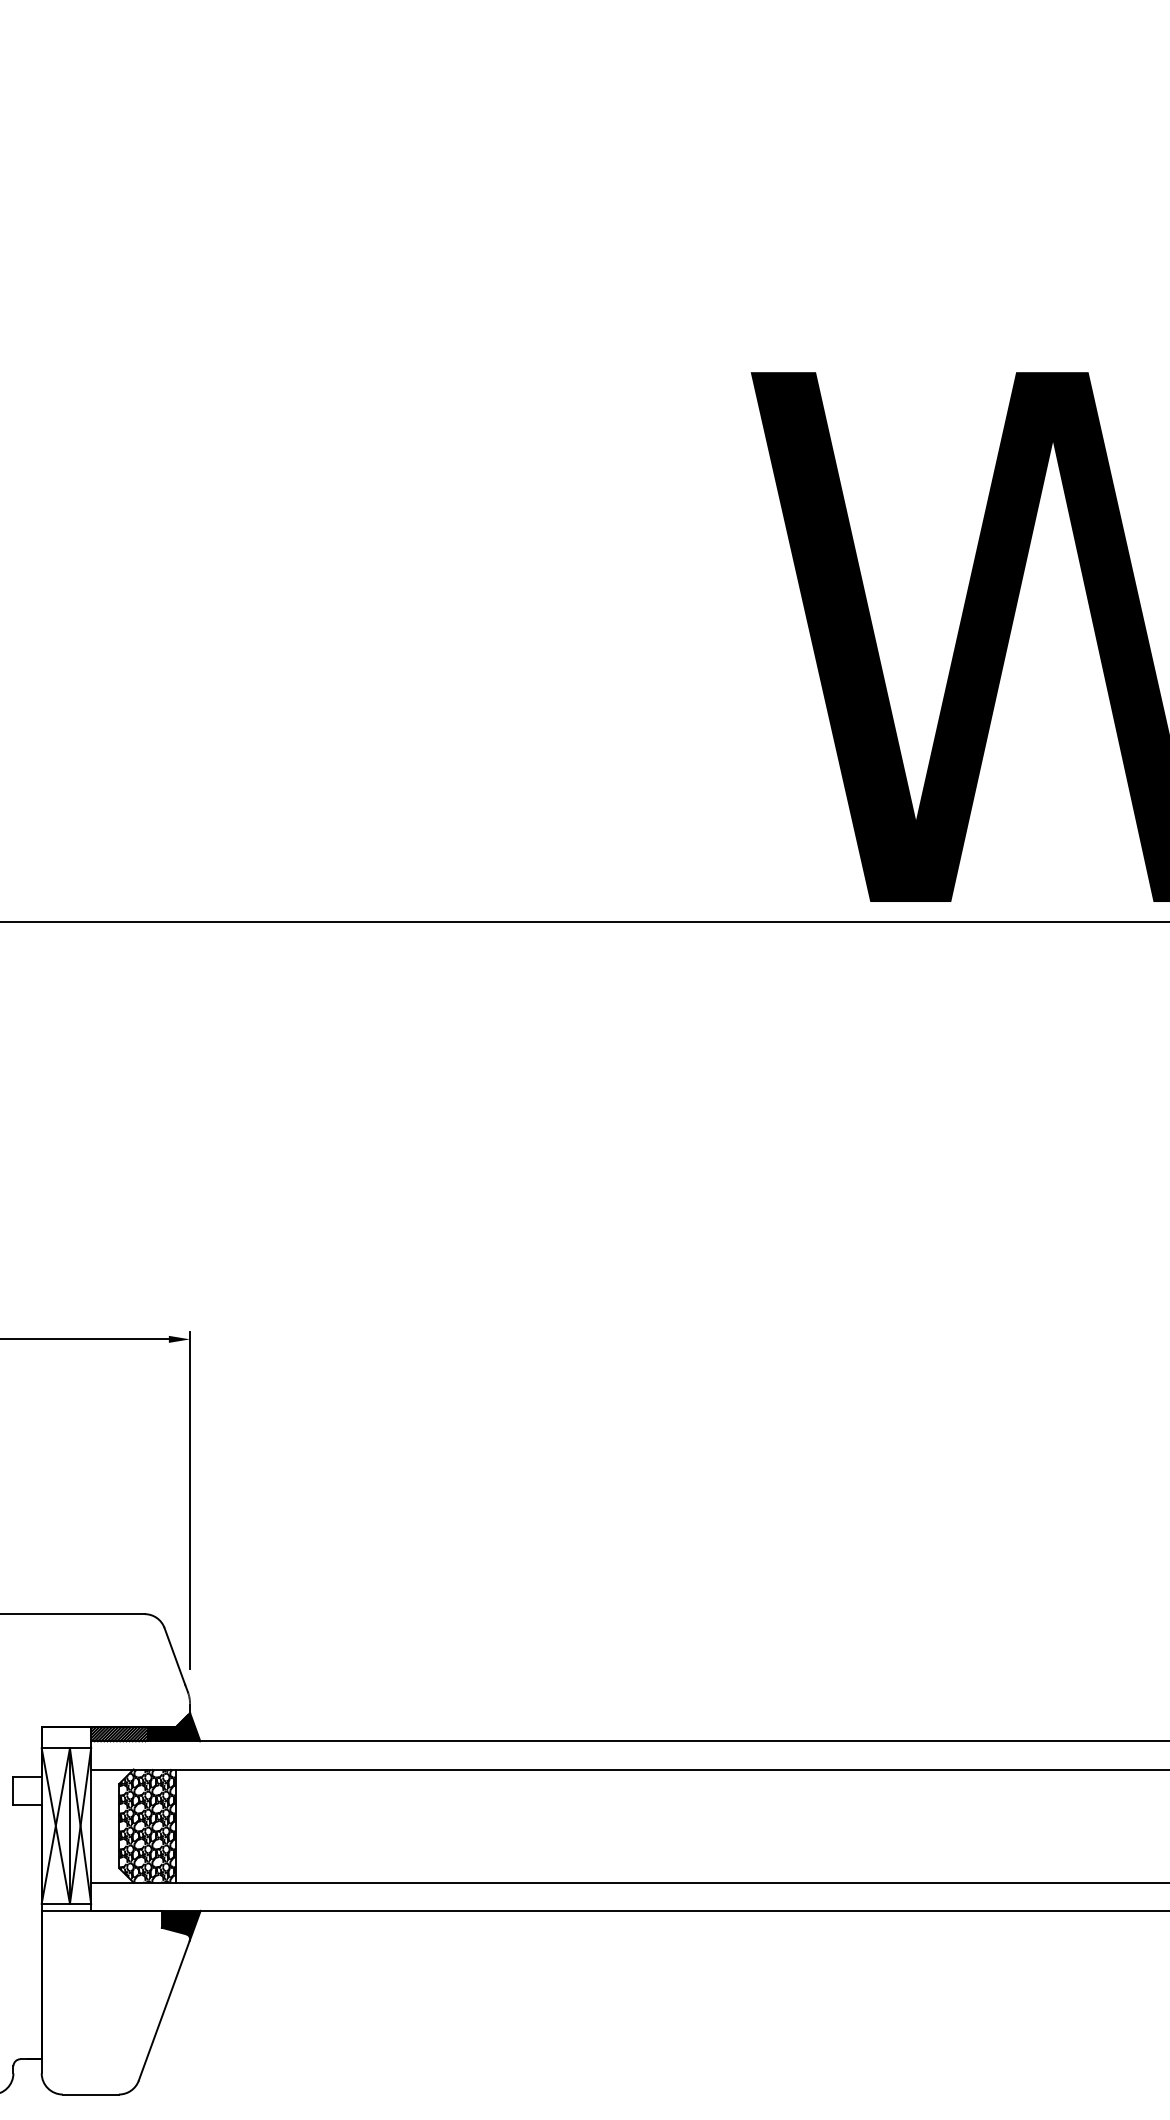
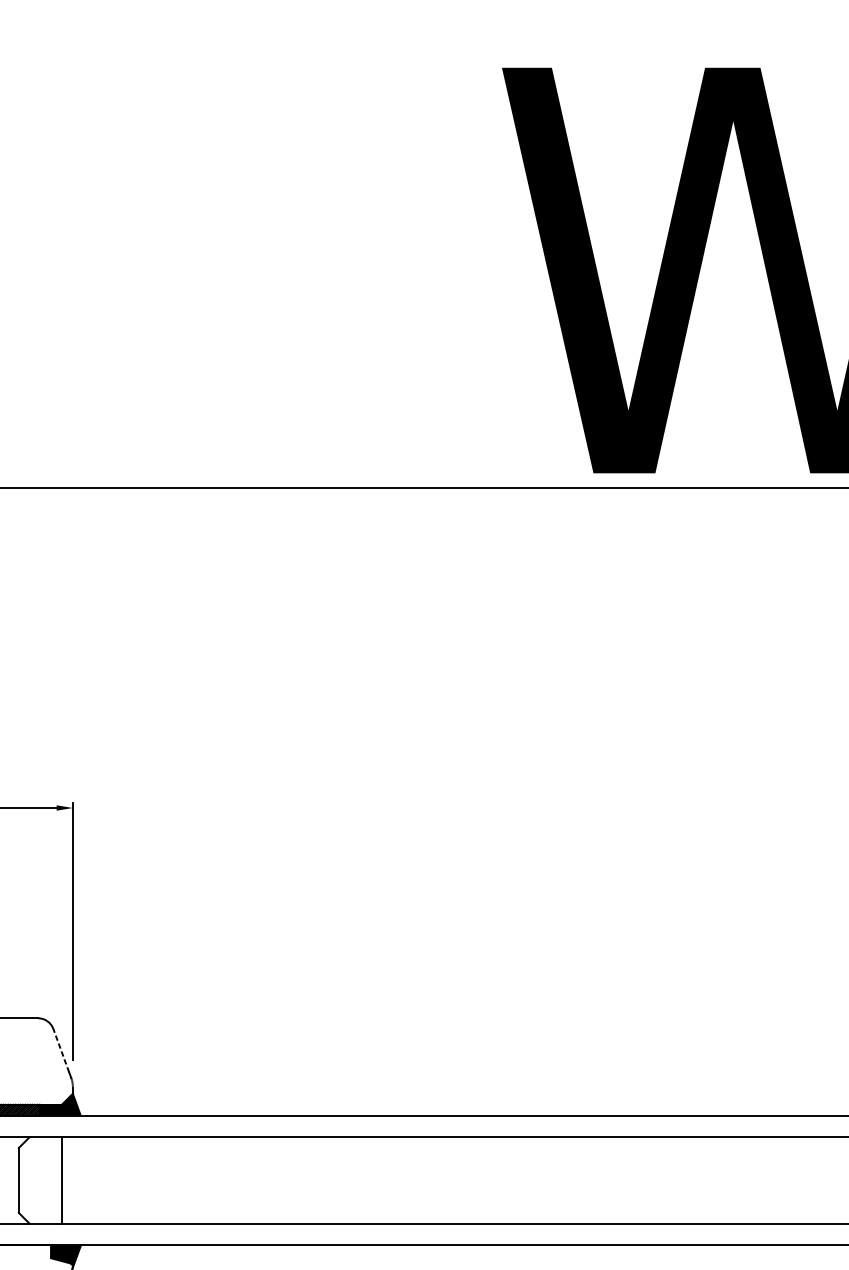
line: (174, 1655) -> (60, 1049), solid -> dashed
hatch: (147, 1825) -> (40, 1180), removed

